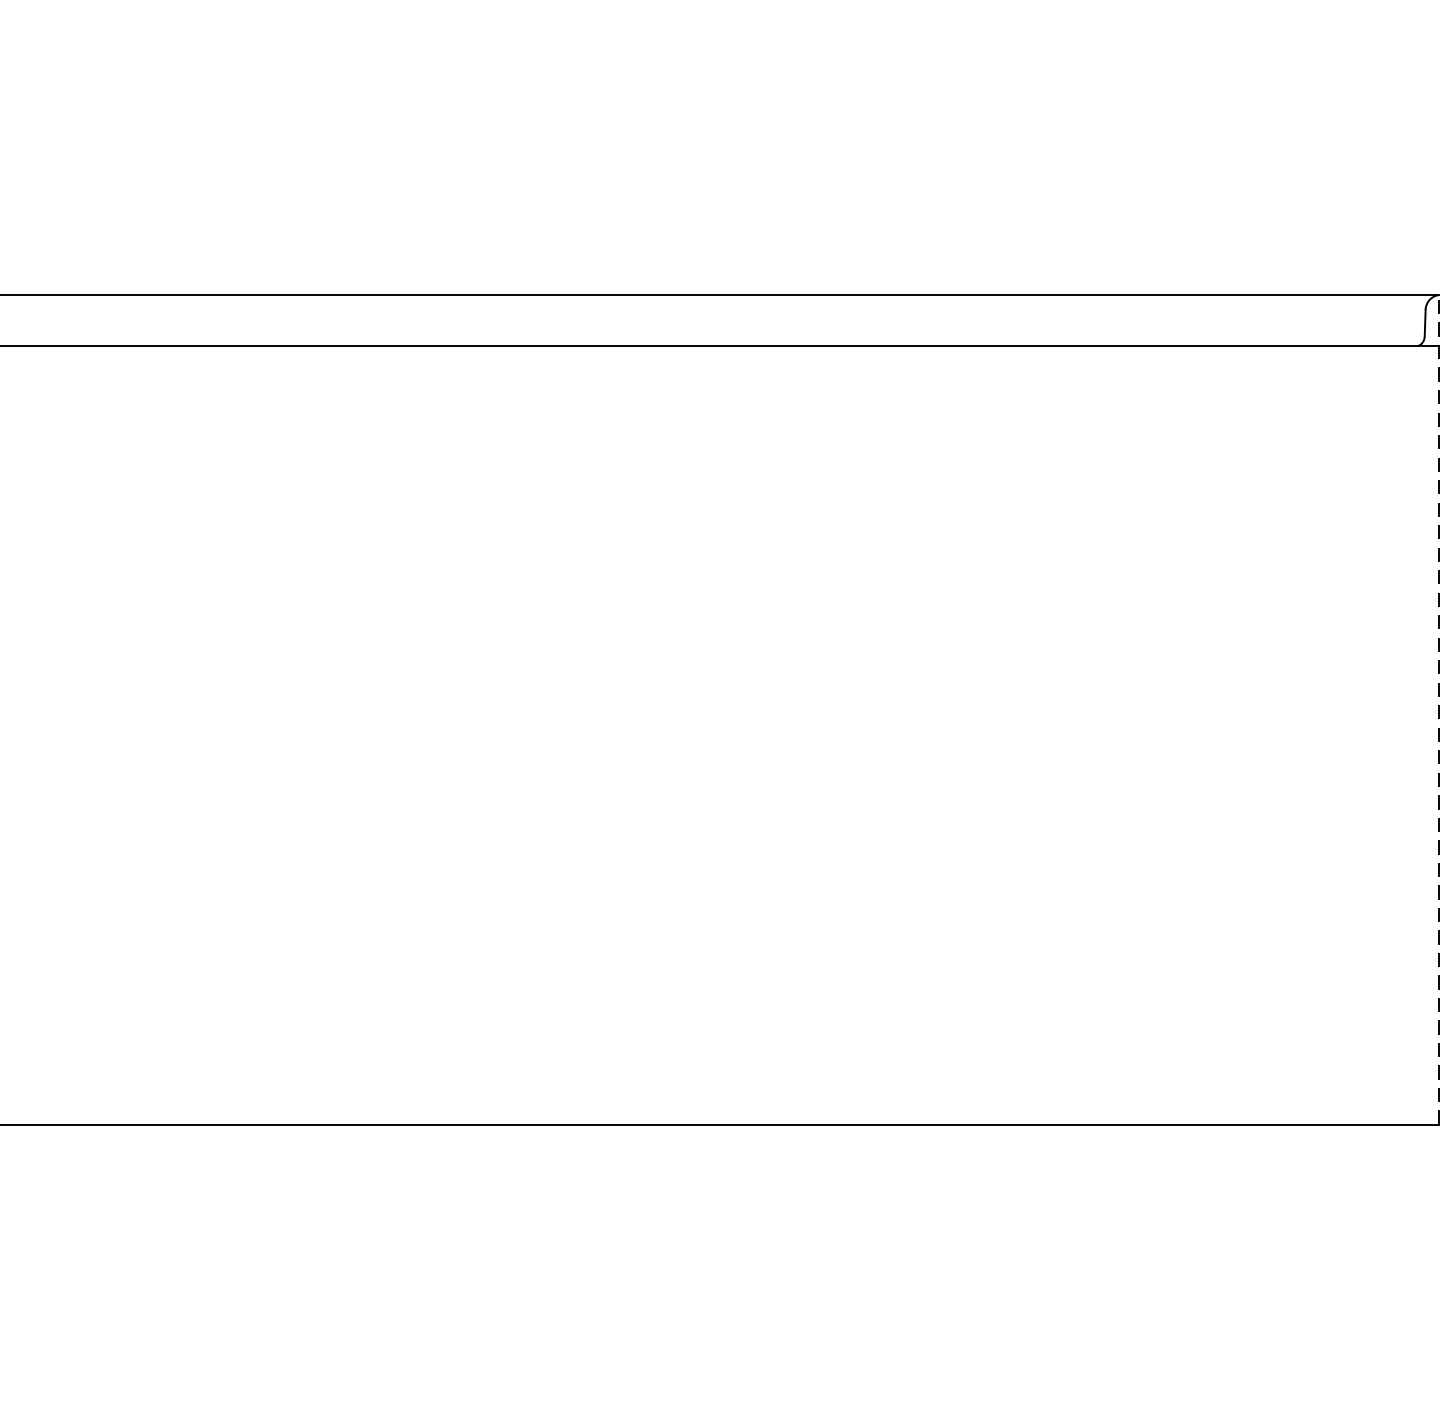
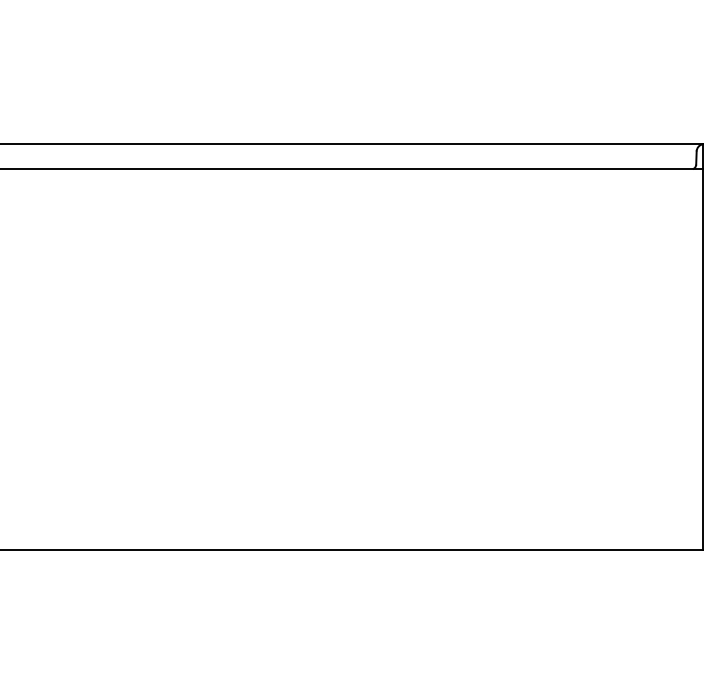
line: (1439, 708) -> (703, 346), dashed -> solid

